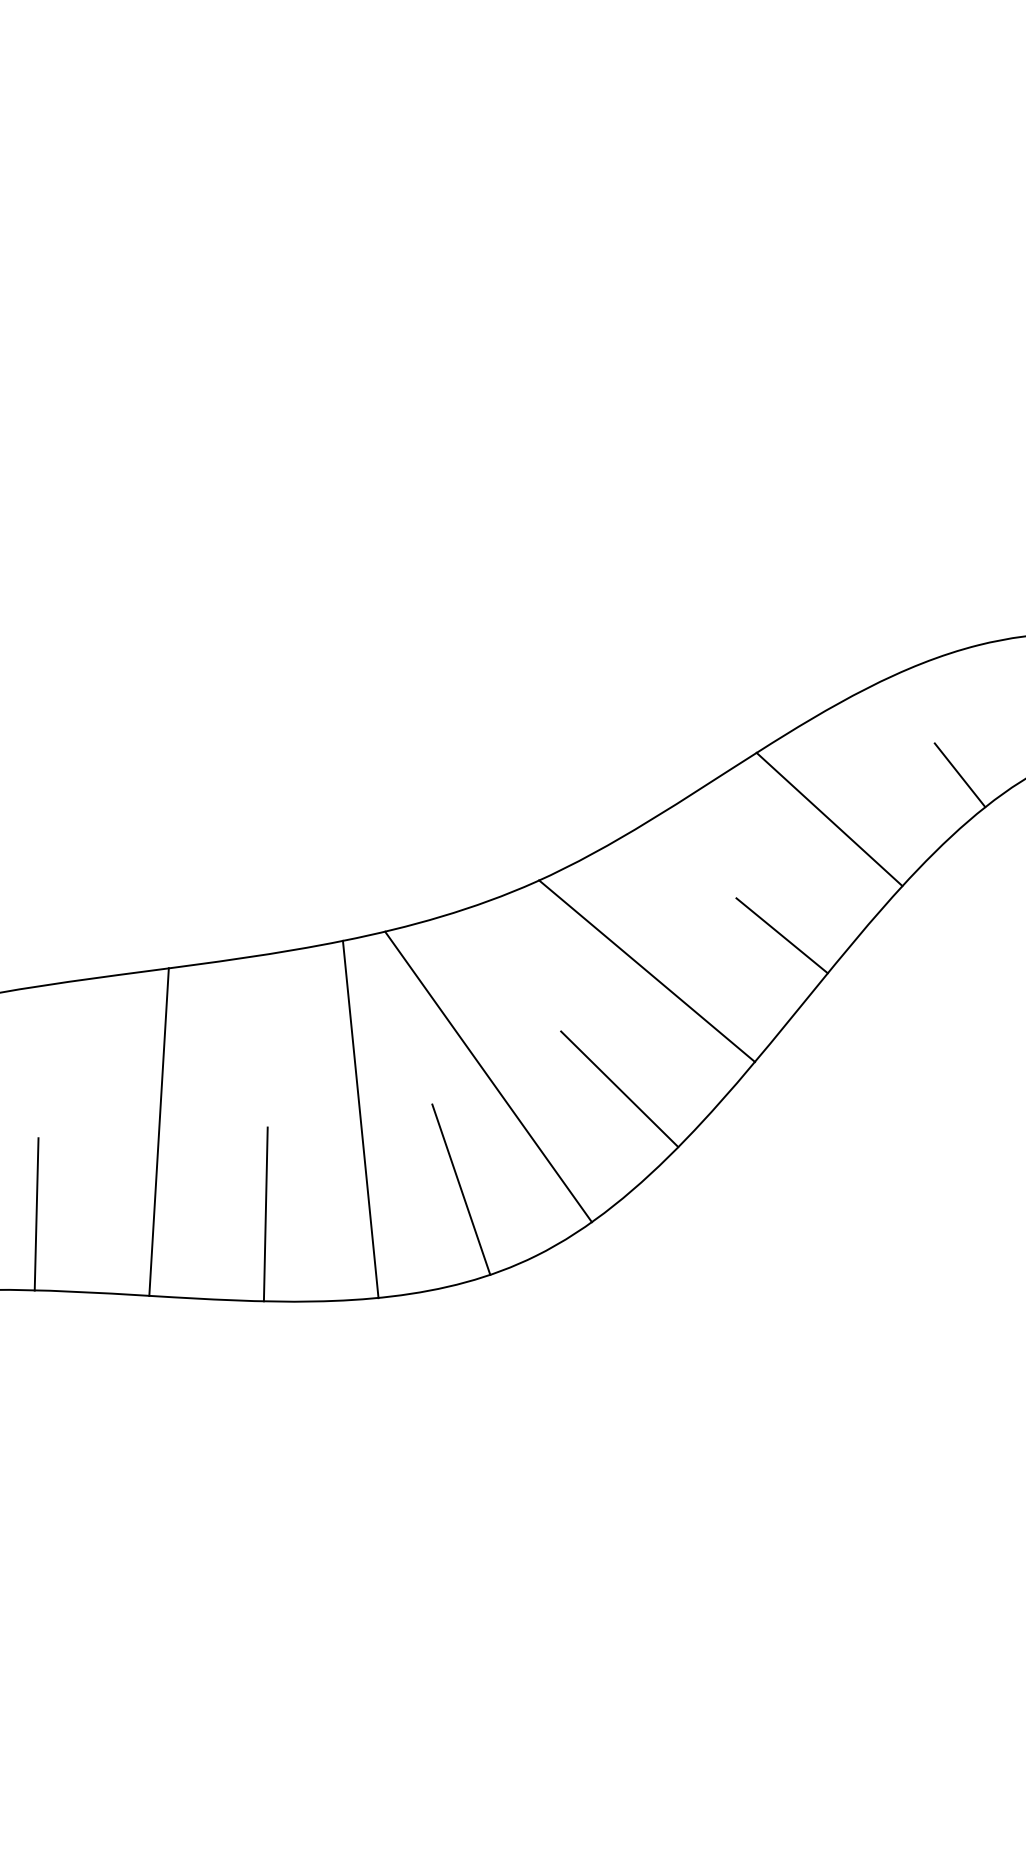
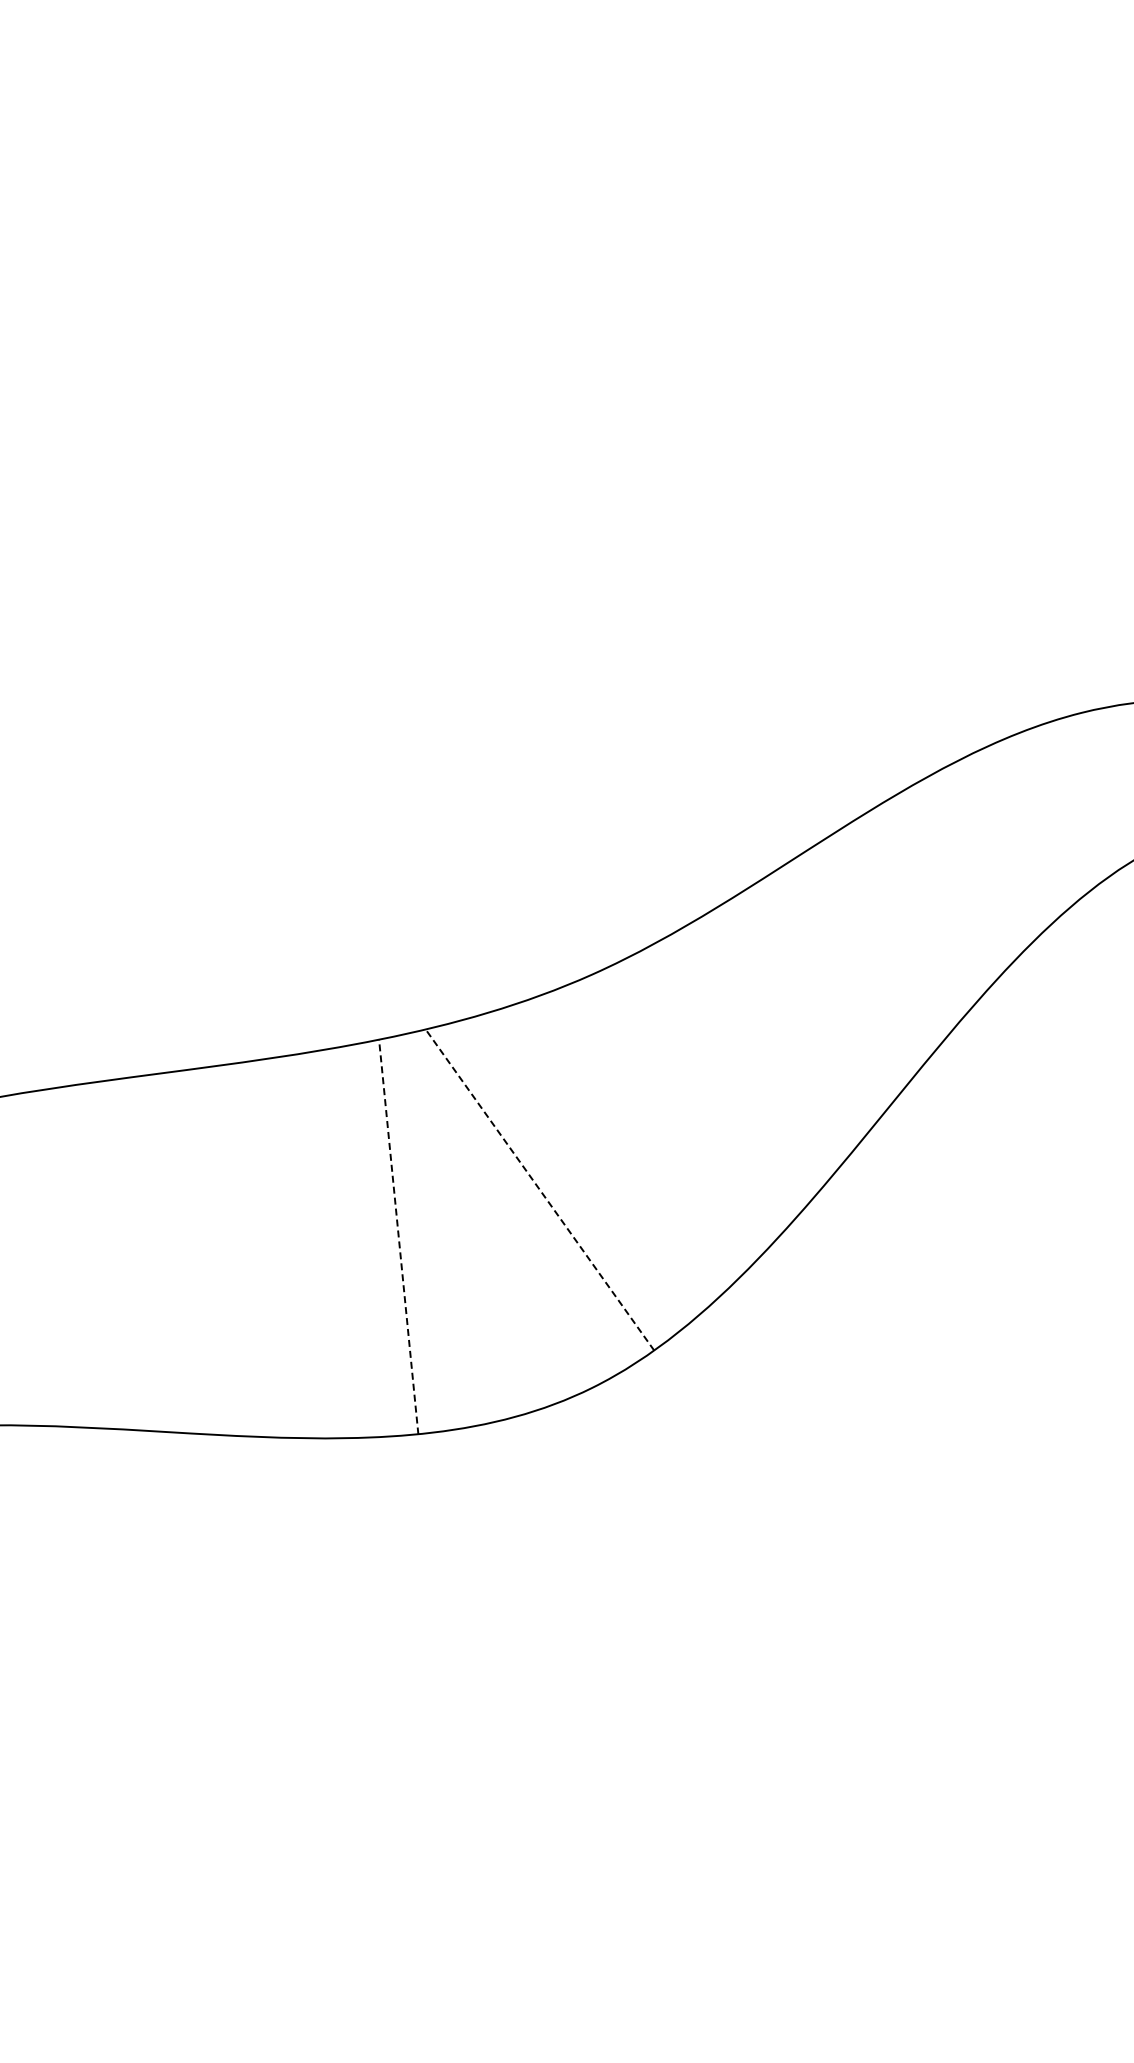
line: (959, 775) -> (1060, 856), removed
line: (829, 819) -> (916, 905), removed
line: (781, 935) -> (863, 1033), removed
line: (646, 970) -> (714, 1072), removed
line: (488, 1076) -> (539, 1189), solid -> dashed
line: (619, 1089) -> (684, 1203), removed
line: (360, 1119) -> (398, 1236), solid -> dashed
line: (158, 1131) -> (175, 1250), removed
line: (460, 1189) -> (509, 1314), removed
line: (36, 1214) -> (40, 1341), removed
line: (265, 1214) -> (293, 1341), removed

